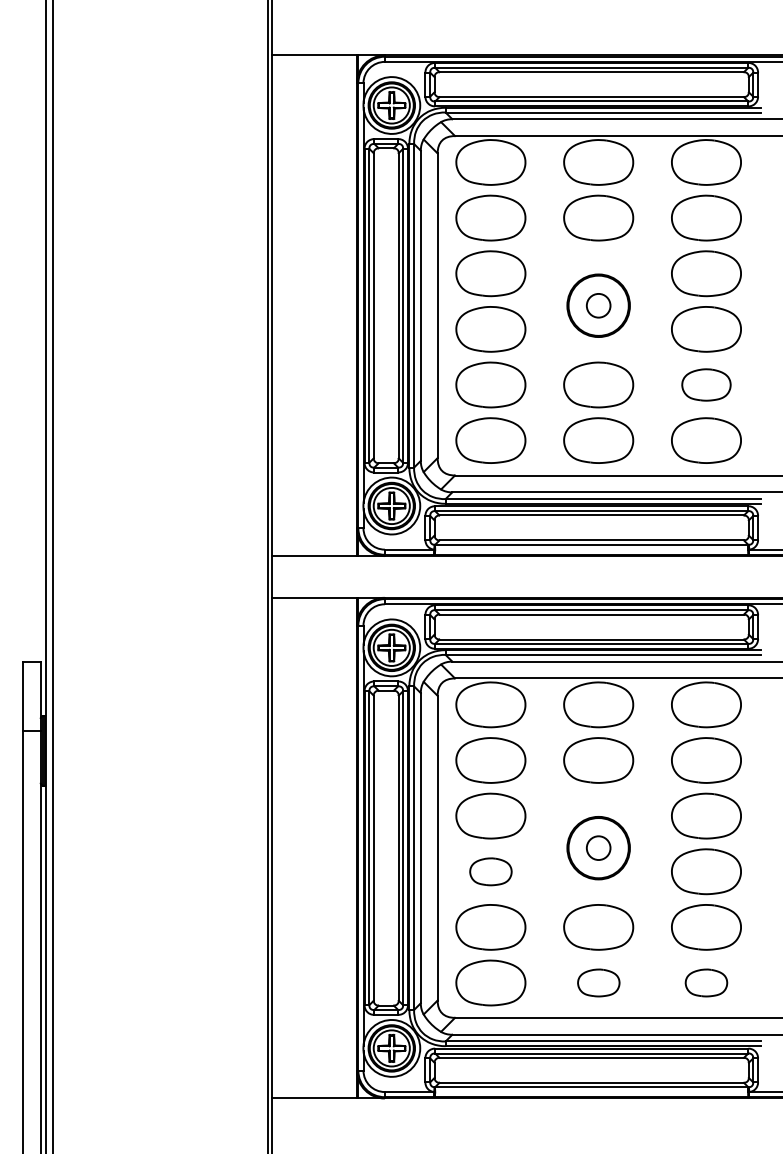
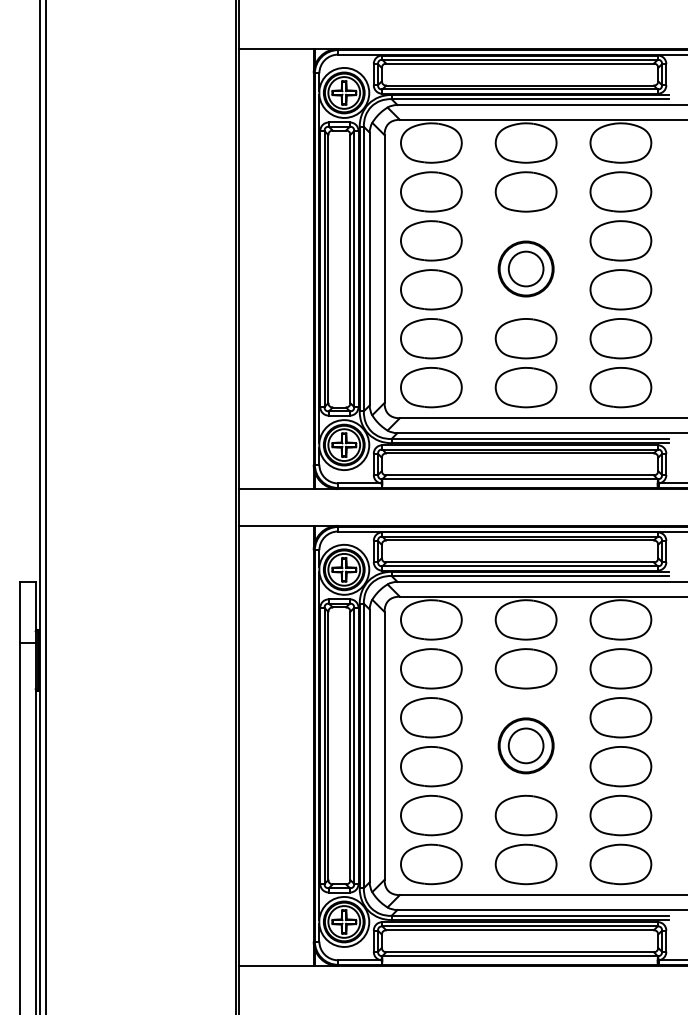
circle: (598, 305) -> (525, 268), size x1.67
part: (706, 384) -> (620, 338), size x1.43
circle: (598, 847) -> (525, 745), size x1.67
part: (490, 871) -> (431, 766), size x1.67
part: (598, 982) -> (525, 864), size x1.67
part: (706, 982) -> (620, 864), size x1.67

